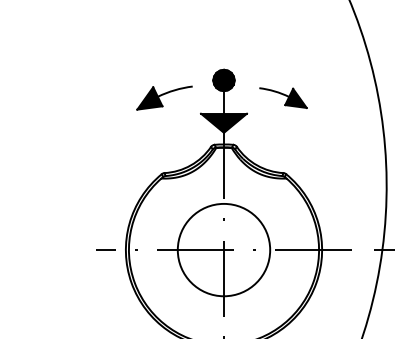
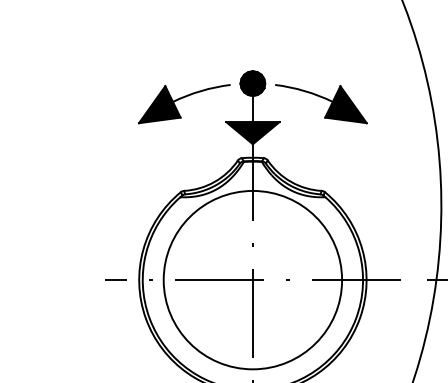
part: (164, 97) -> (183, 103), size x1.43
part: (283, 97) -> (321, 103), size x1.67
circle: (223, 250) -> (252, 280), size x1.67

